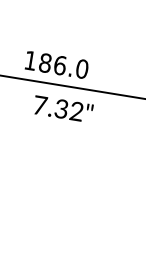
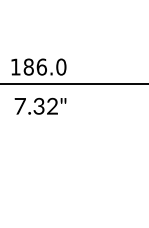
text: (63, 108) -> (40, 105), moved

